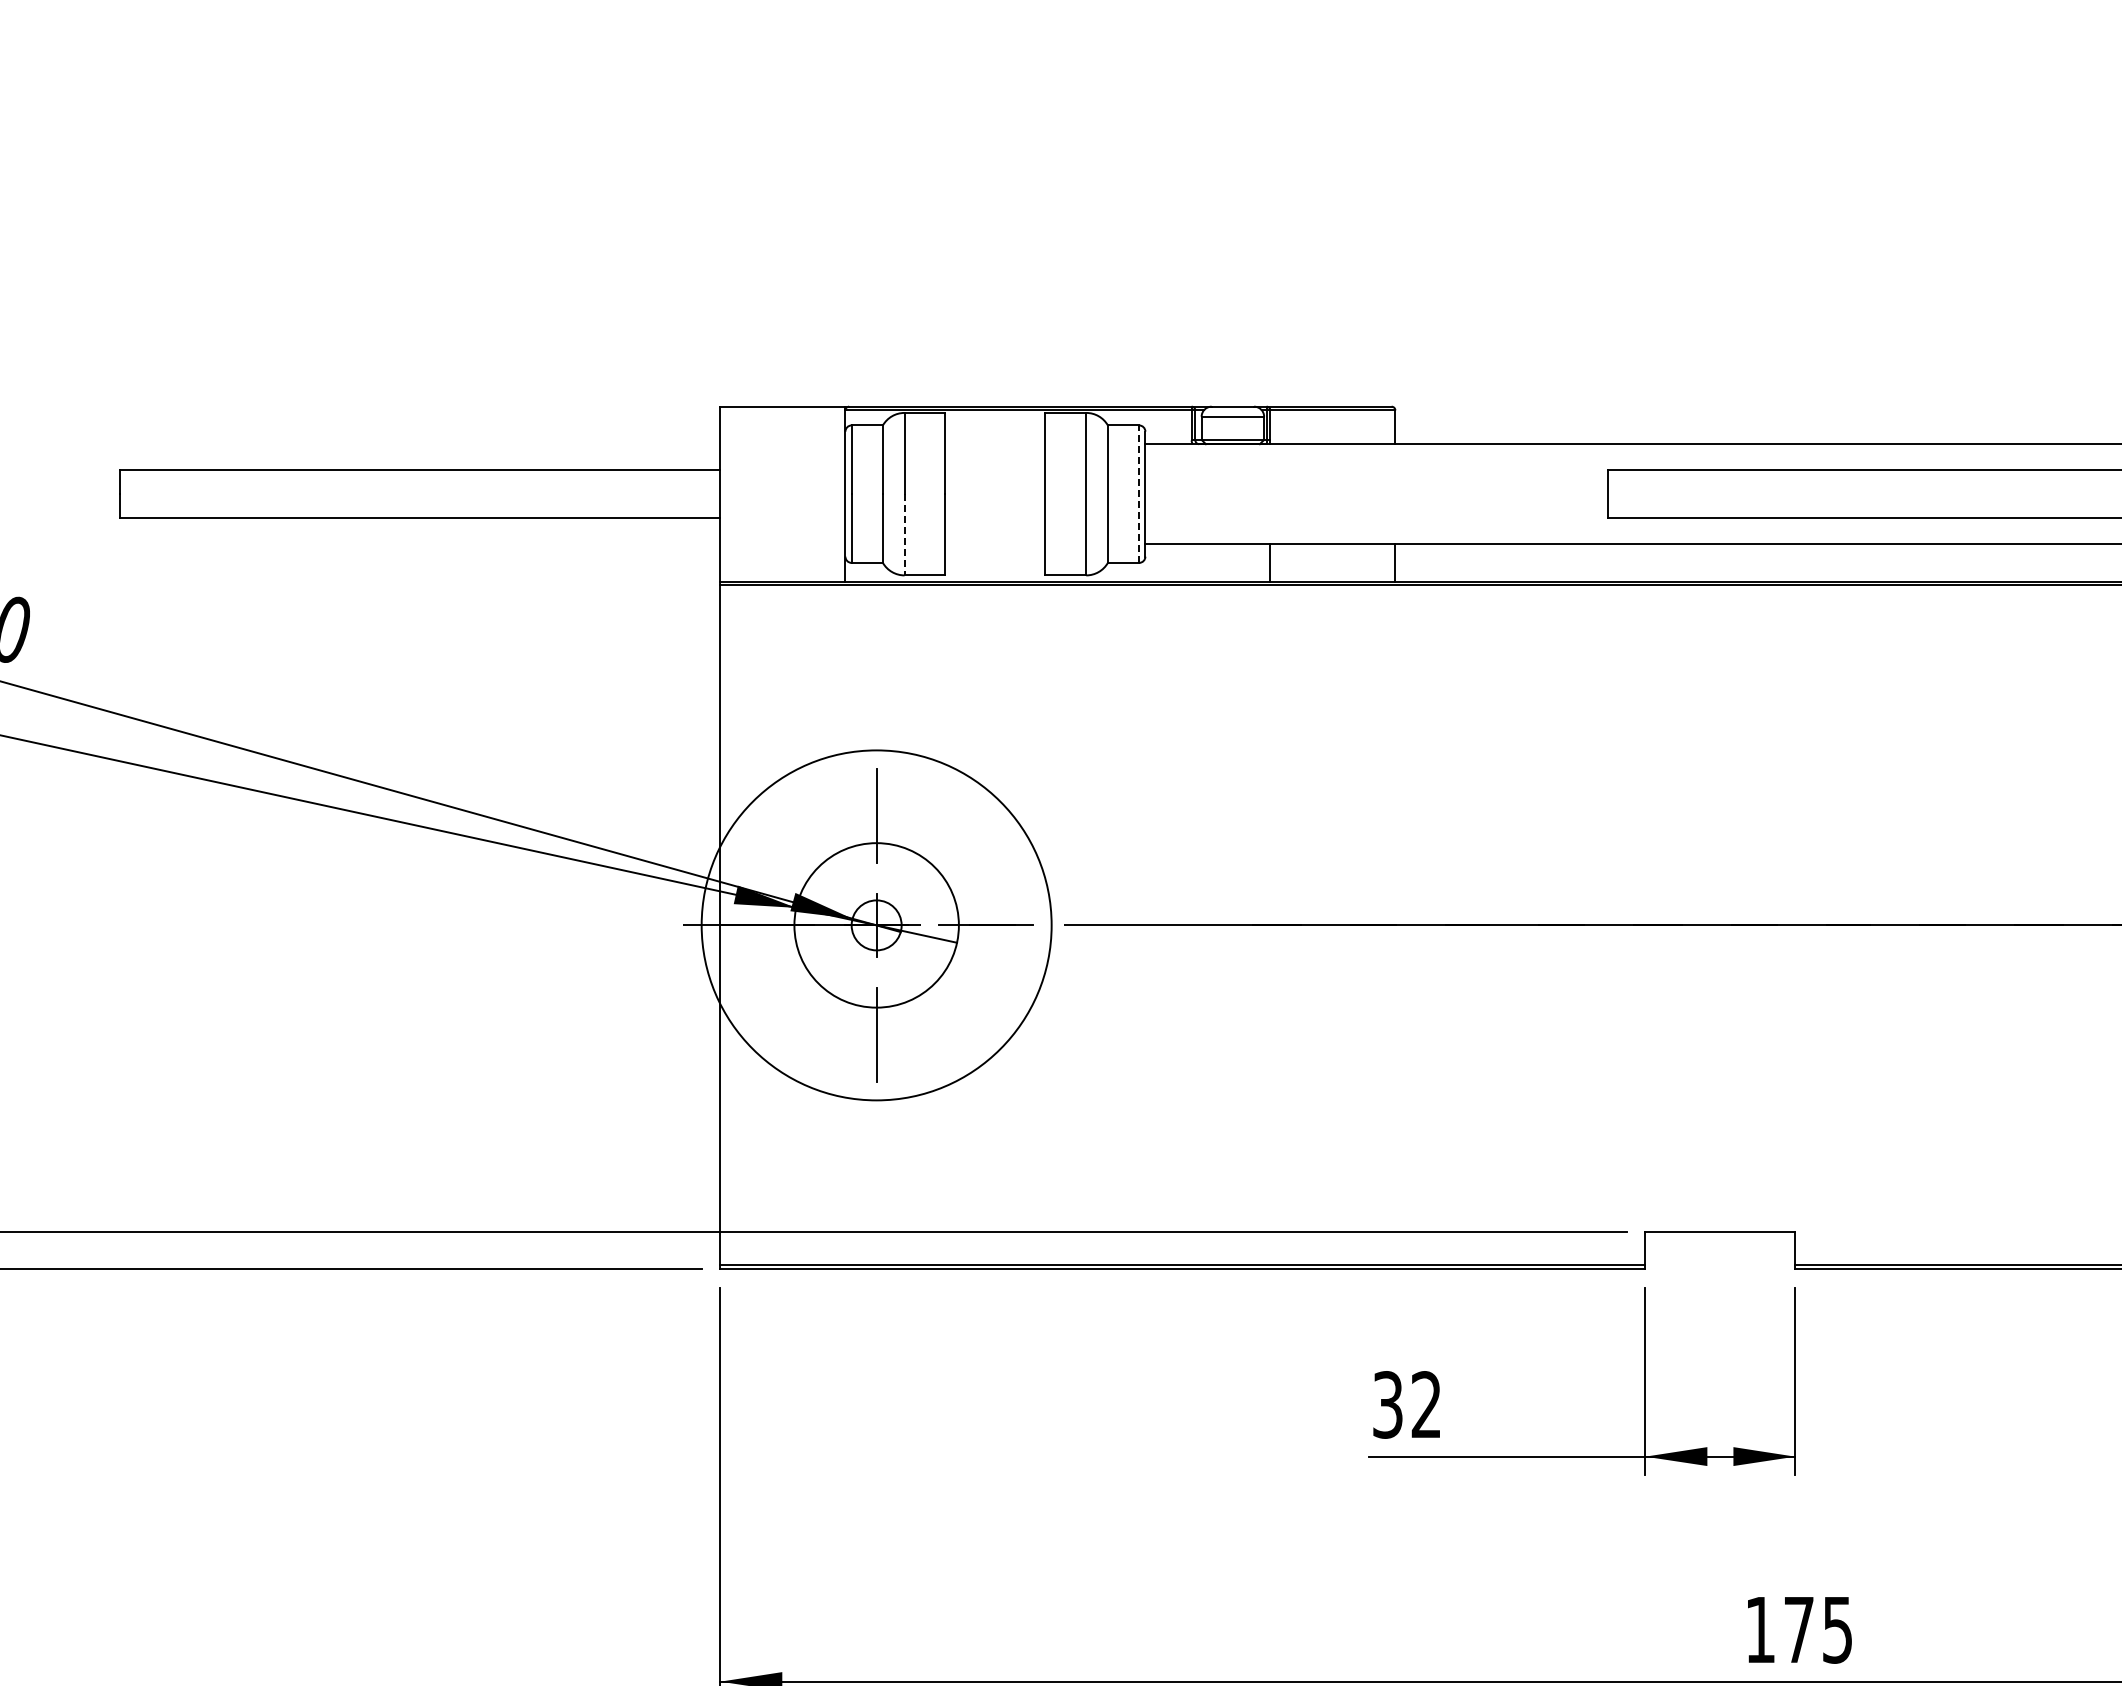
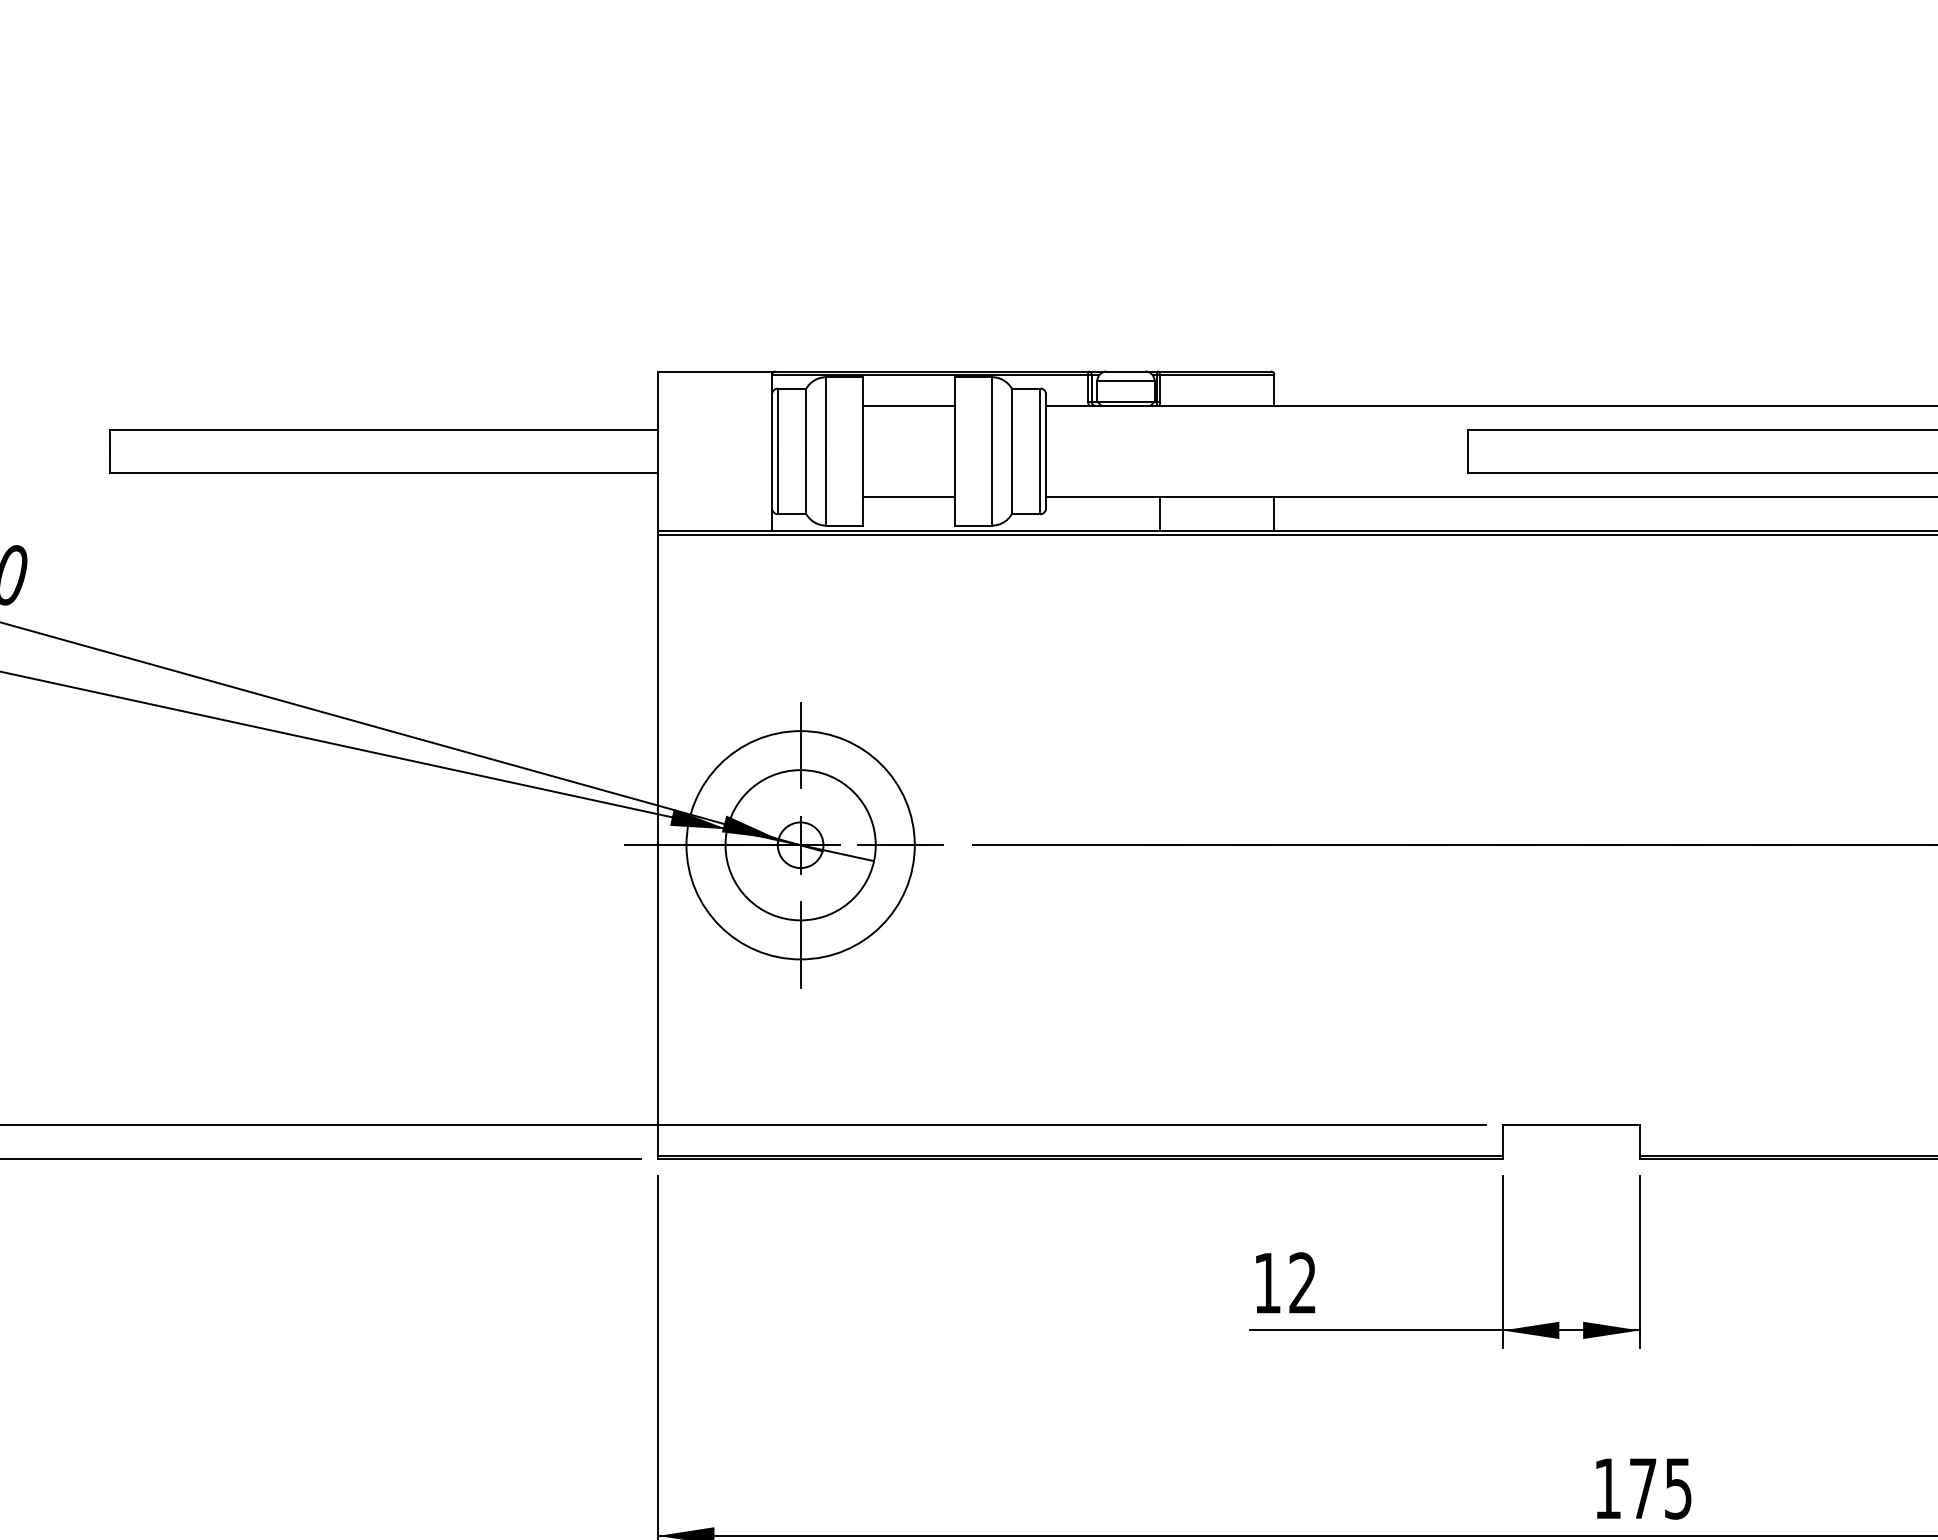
line: (995, 444) -> (909, 406), added
line: (1139, 494) -> (1040, 451), dashed -> solid
line: (904, 534) -> (826, 488), dashed -> solid
line: (995, 544) -> (909, 497), added
circle: (876, 925) -> (800, 845), size x0.71
text: (1387, 1404) -> (1267, 1282), 32 -> 12

